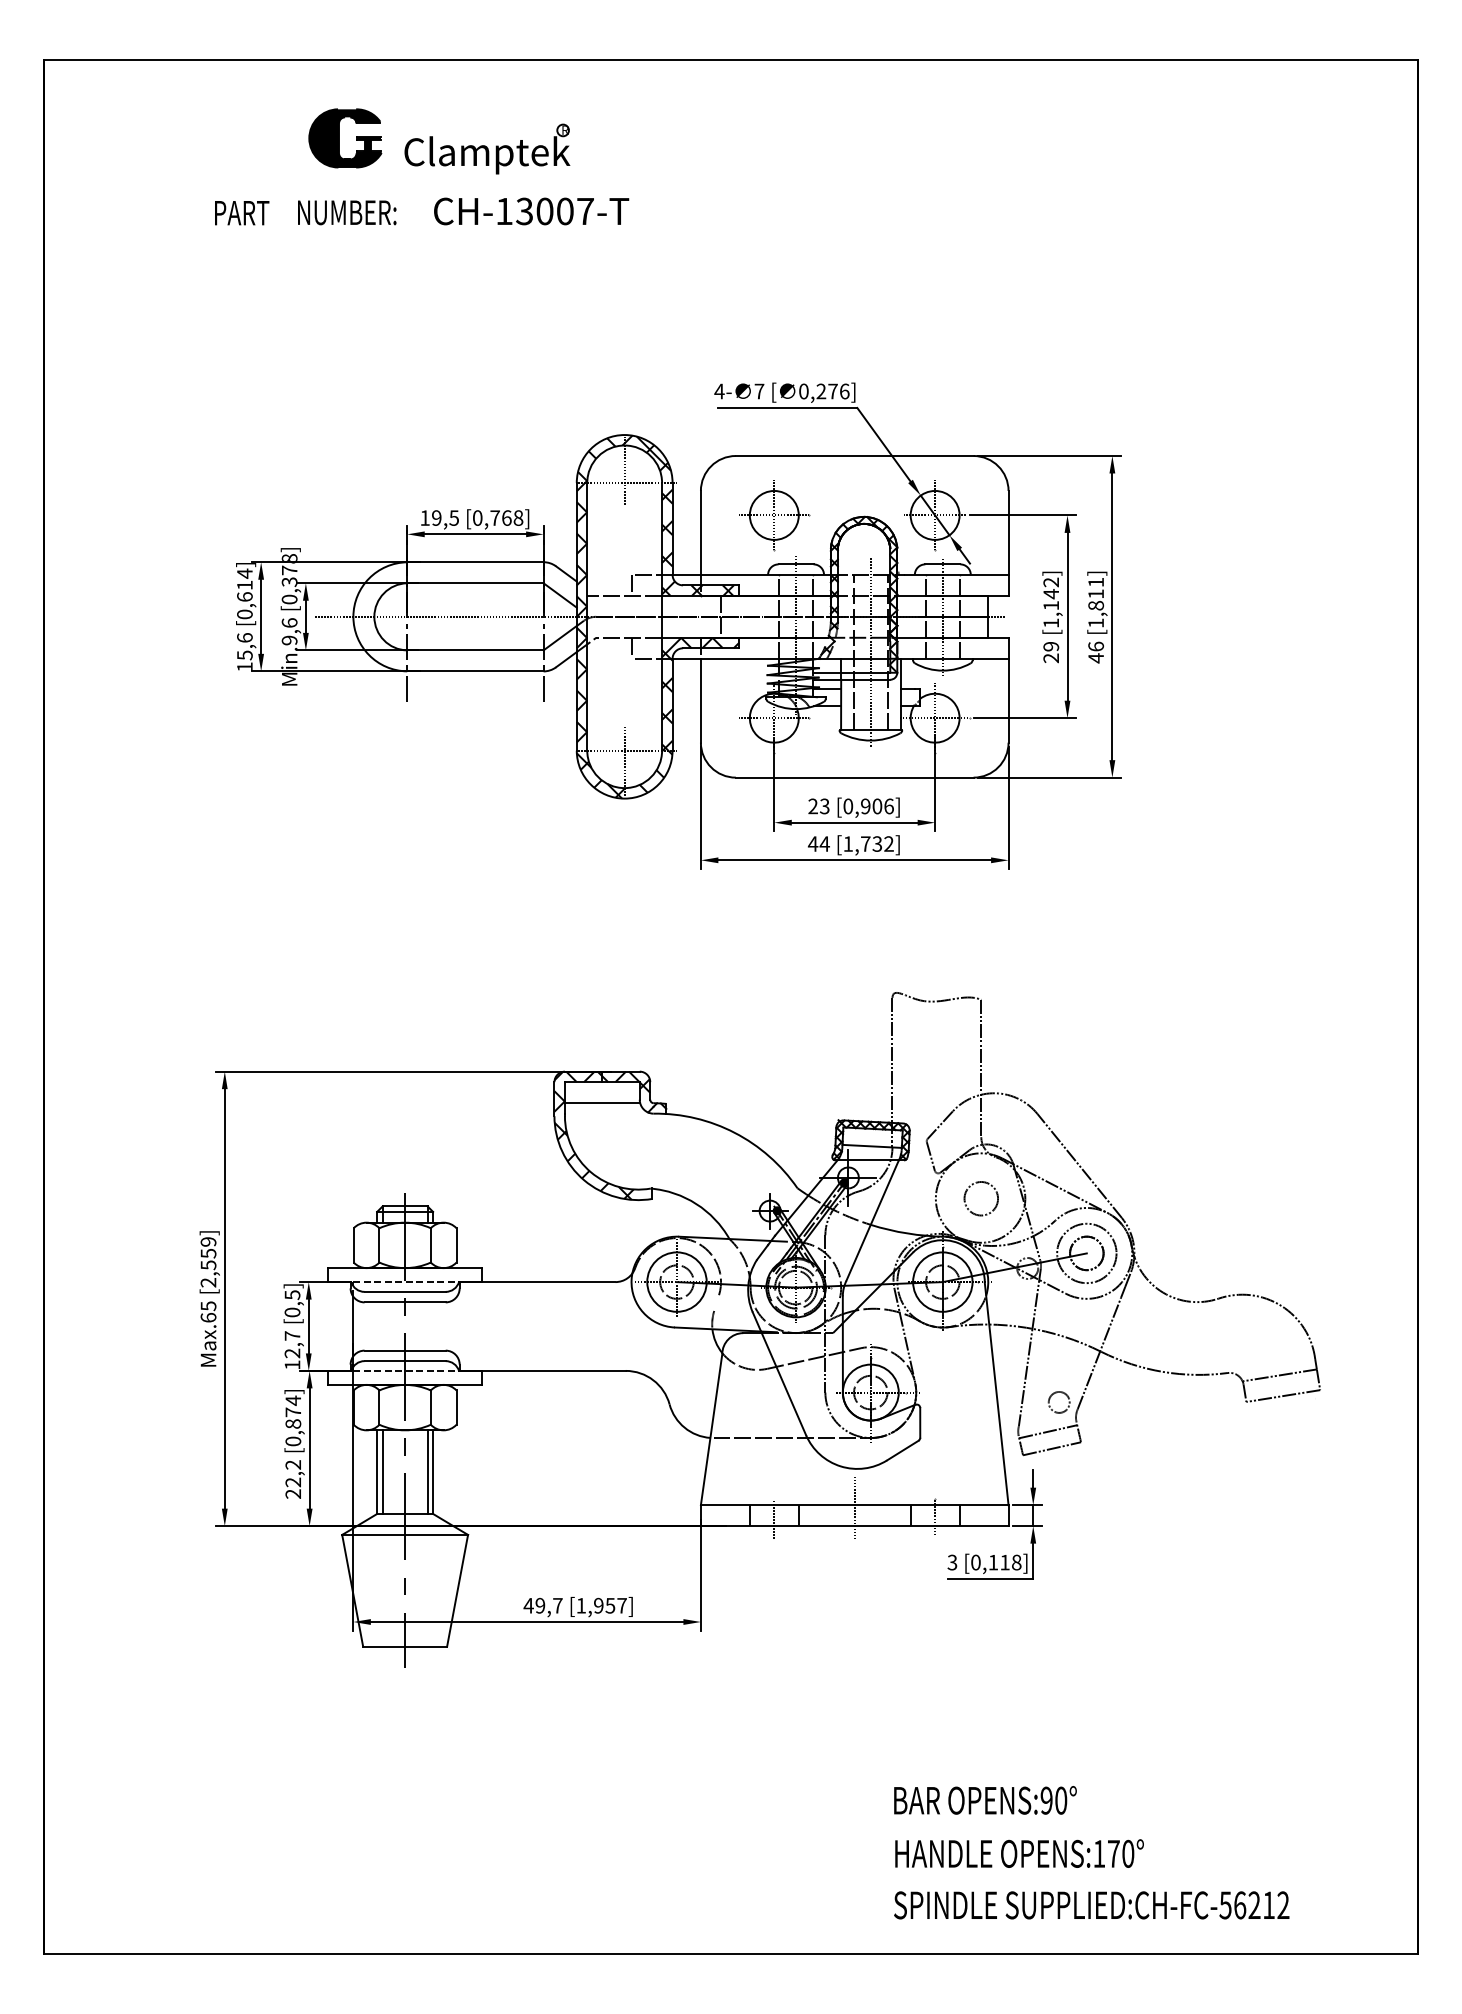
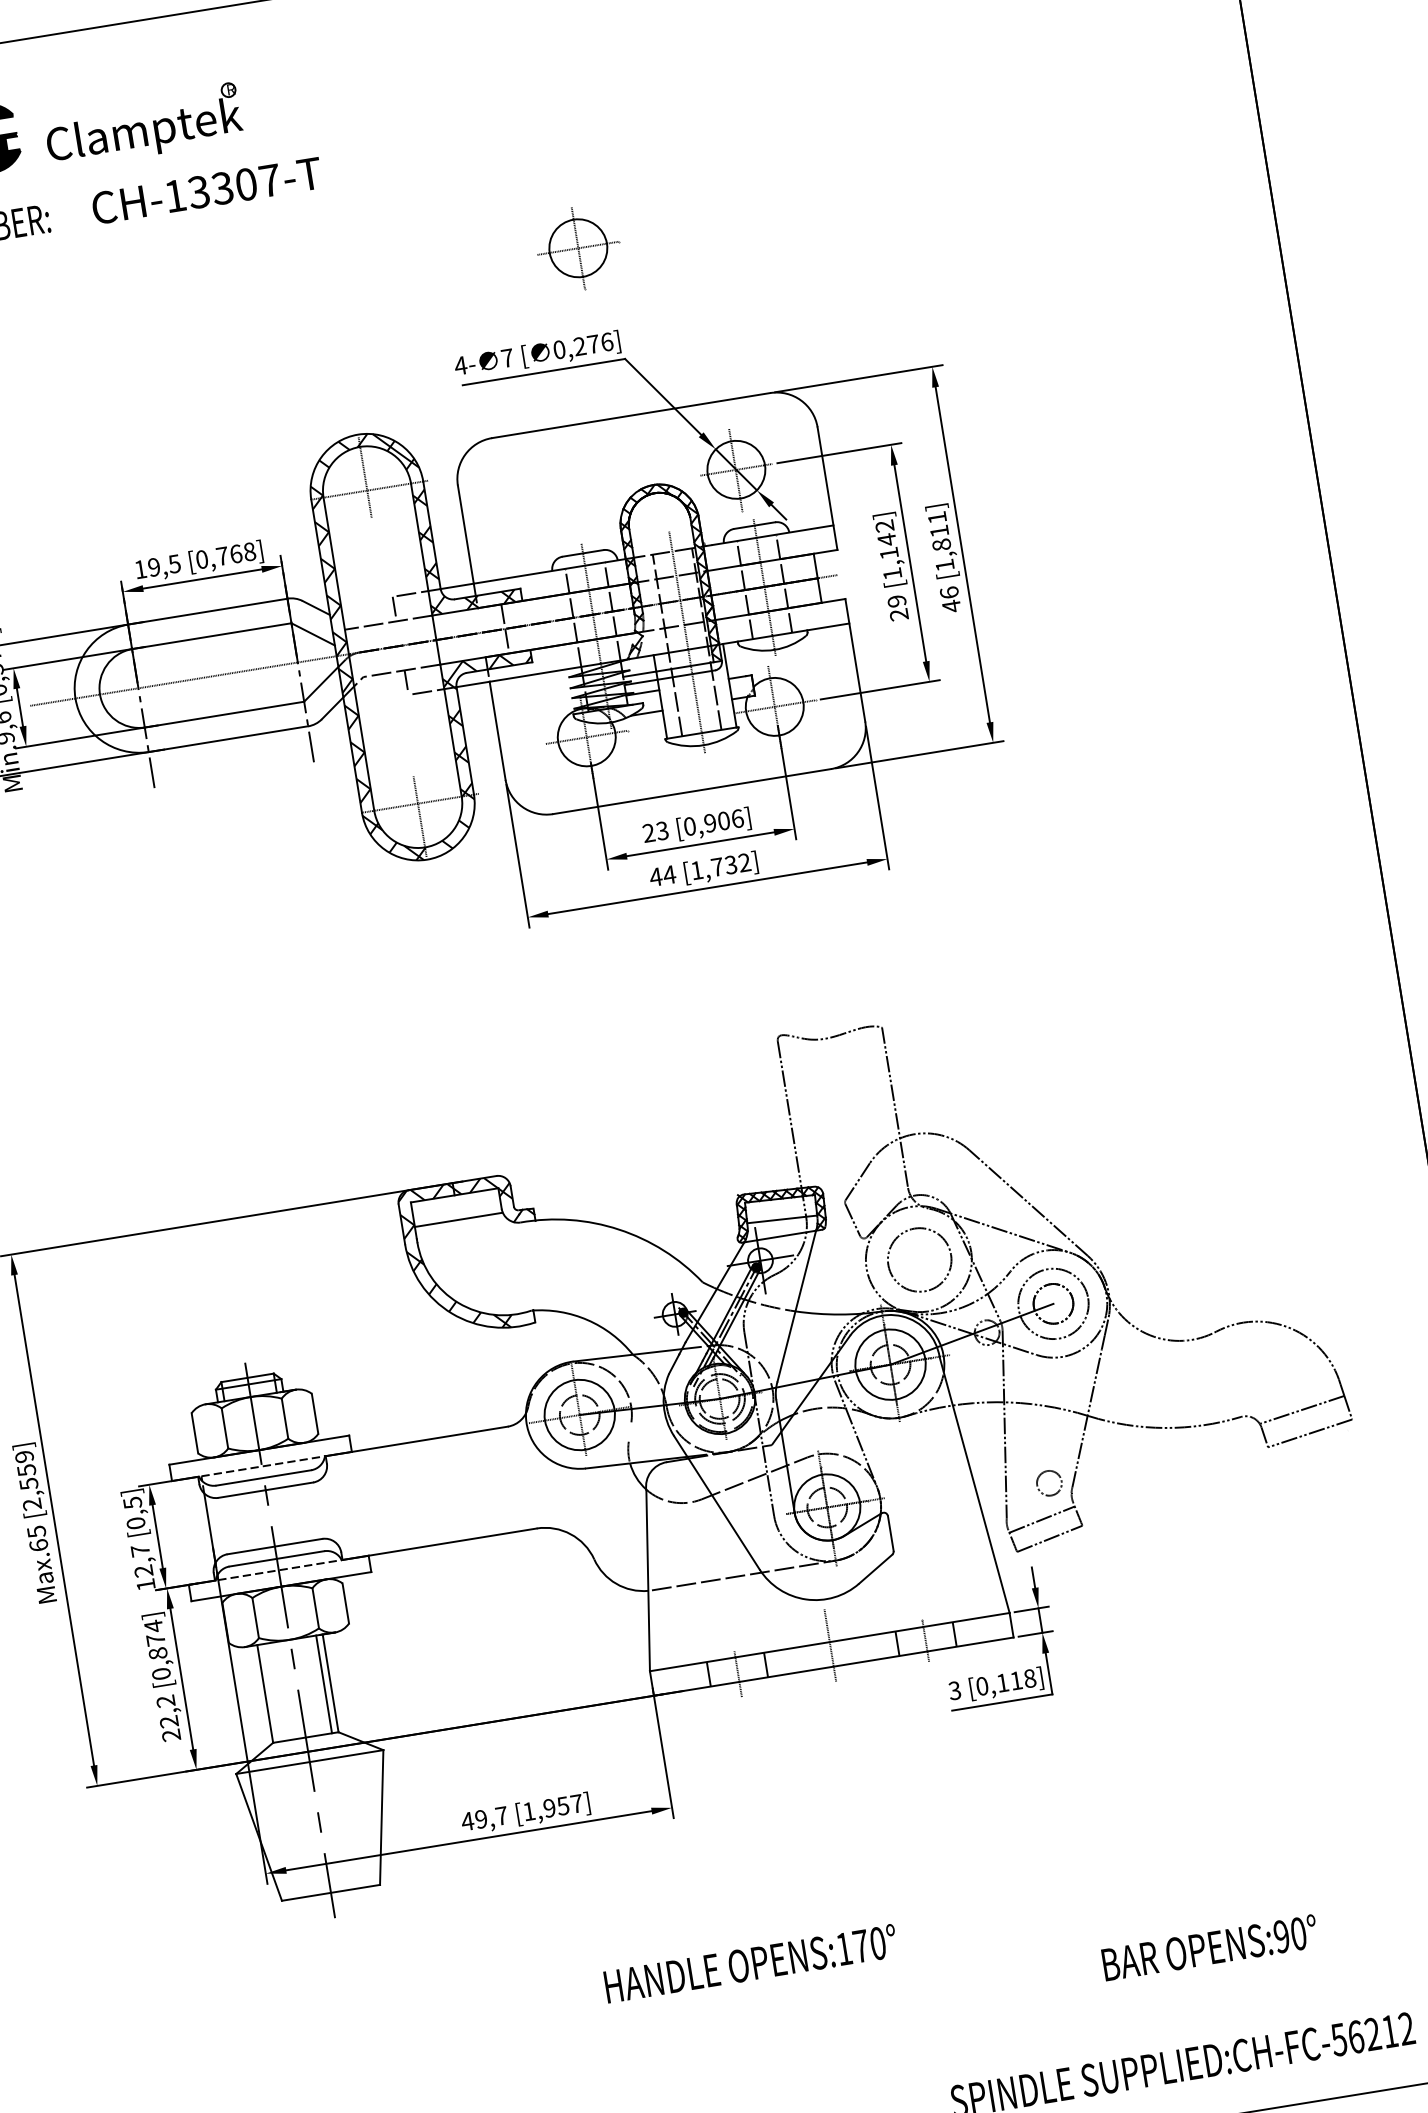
text: (544, 211) -> (222, 188), CH-13007-T -> CH-13307-T
part: (774, 515) -> (578, 248), moved
circle: (981, 1198) -> (919, 1259), size x1.6
line: (382, 1471) -> (271, 1692), removed
text: (985, 1800) -> (1210, 1948), moved
text: (1019, 1853) -> (750, 1963), moved

